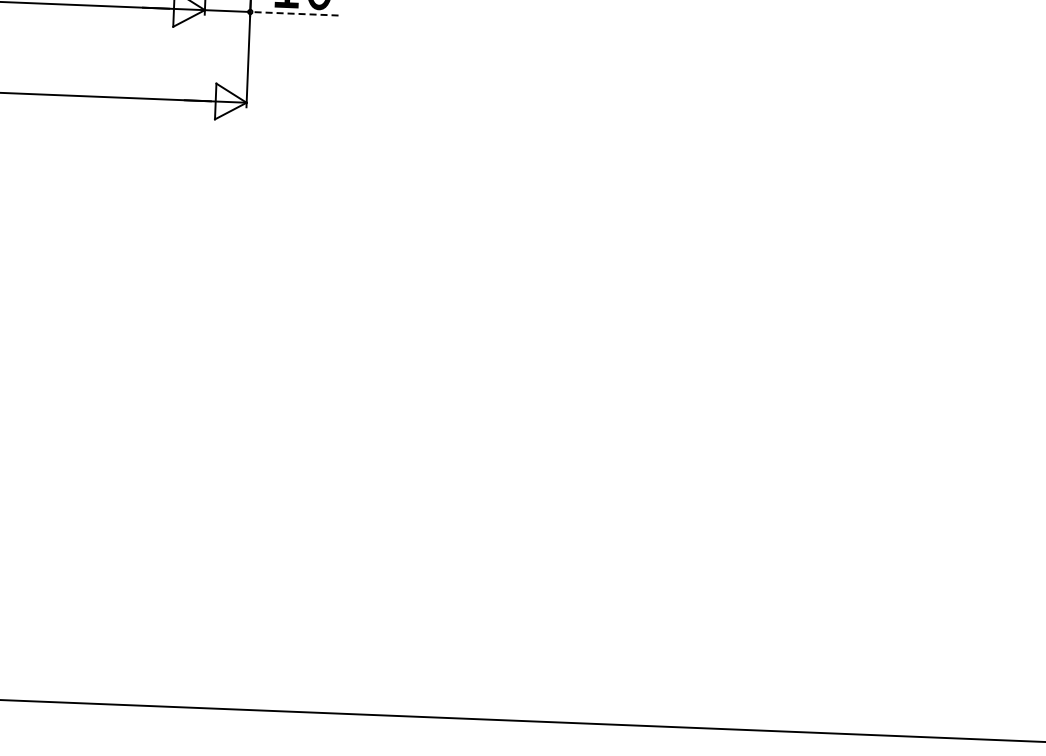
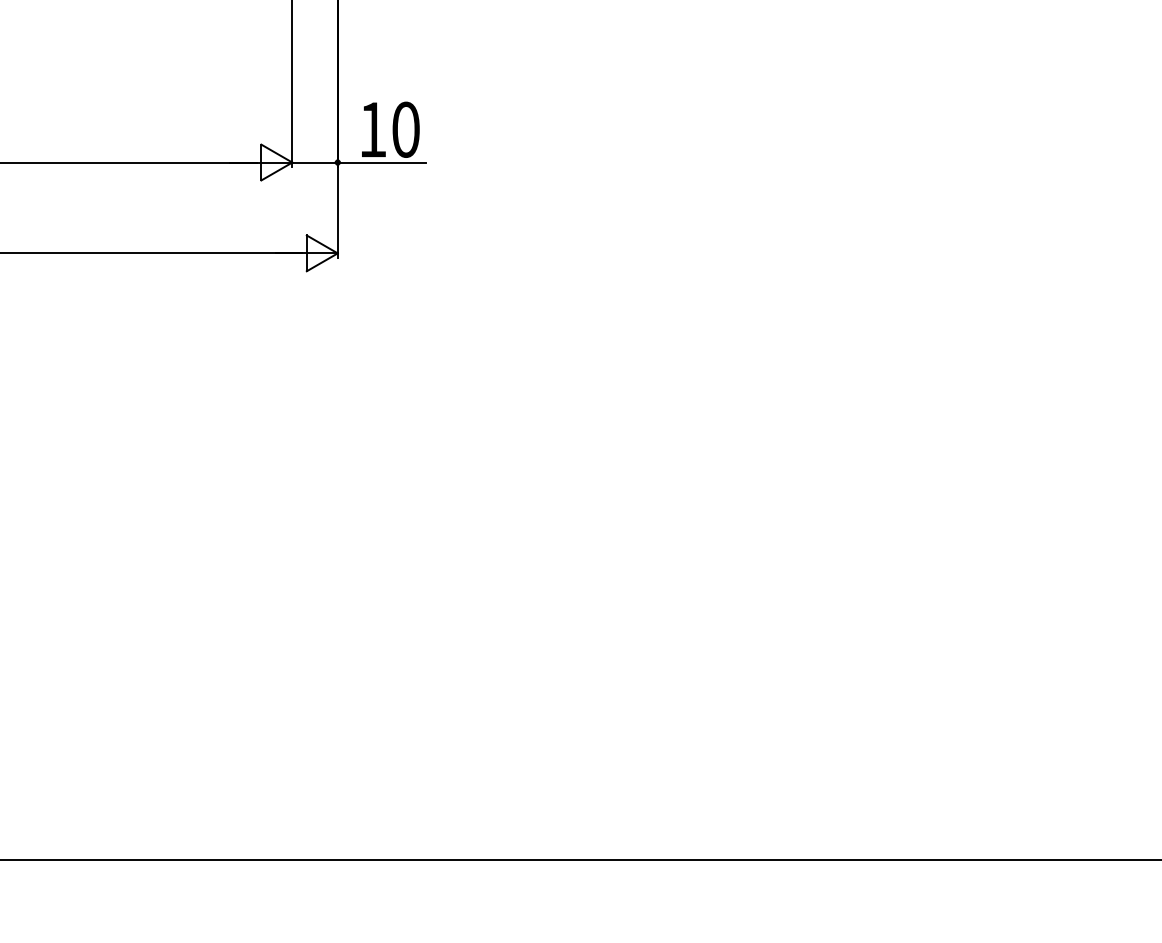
line: (293, 13) -> (381, 162), dashed -> solid

